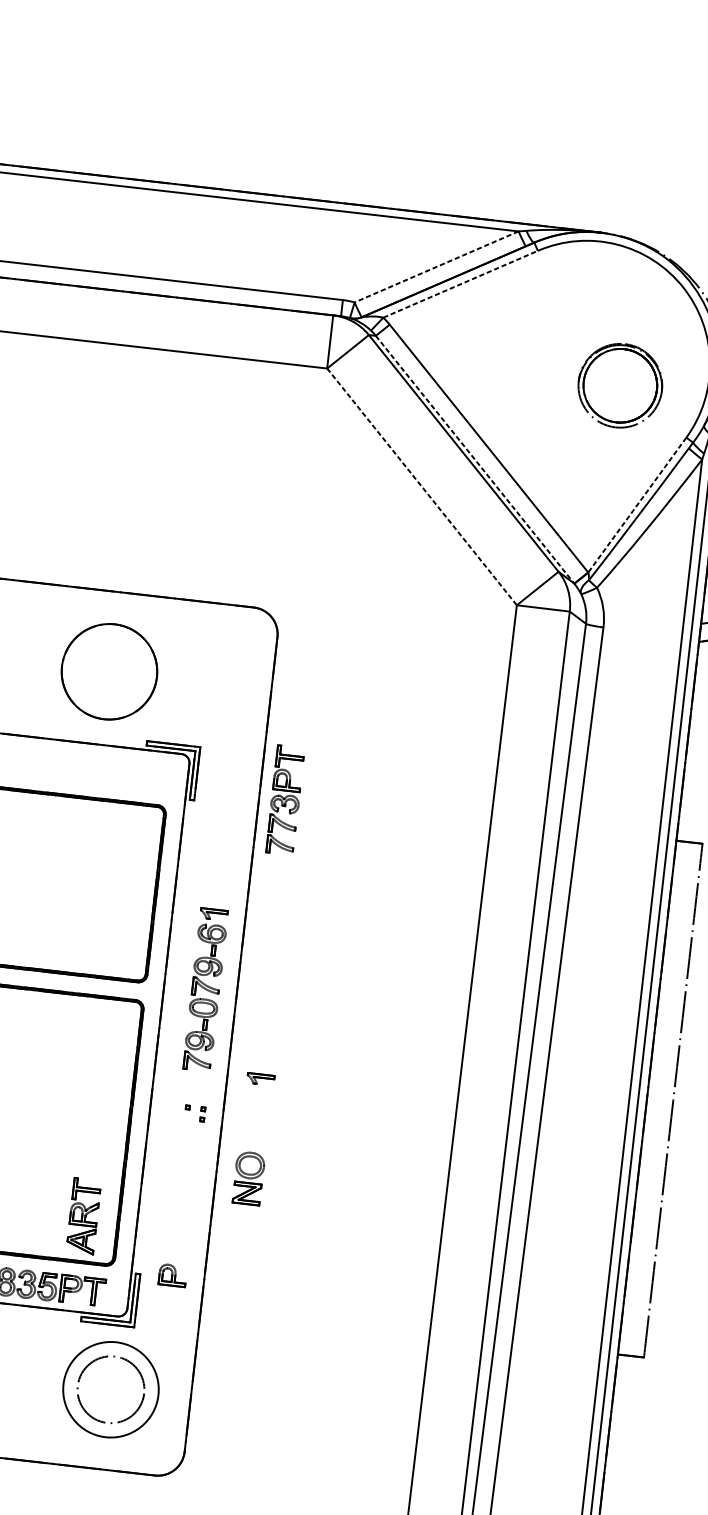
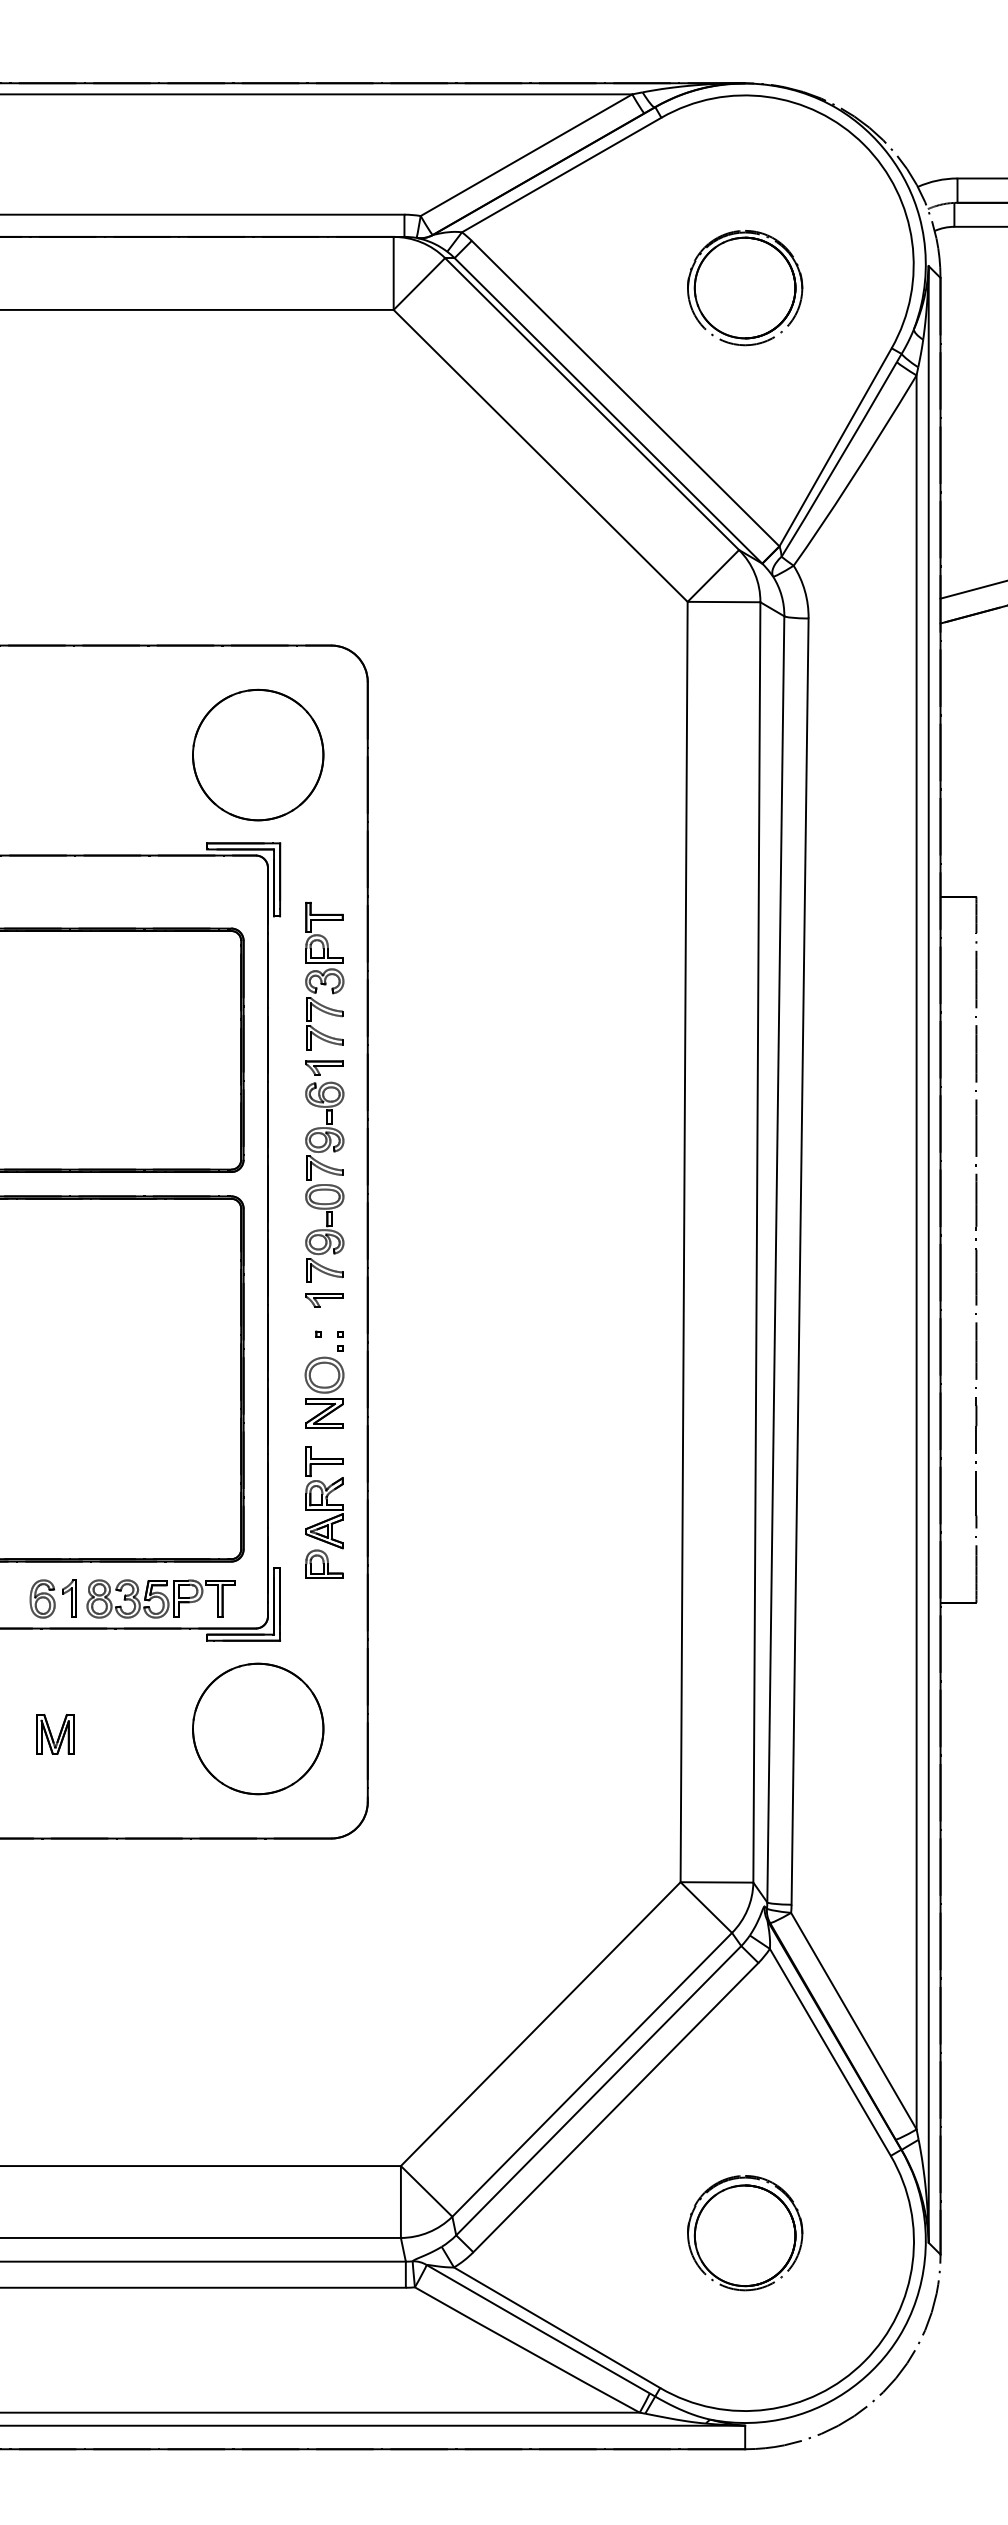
line: (436, 267) -> (526, 155), dashed -> solid
line: (460, 284) -> (561, 175), dashed -> solid
part: (620, 386) -> (745, 288), moved
line: (475, 459) -> (608, 410), dashed -> solid
line: (422, 487) -> (541, 456), dashed -> solid
line: (637, 505) -> (835, 447), dashed -> solid
part: (109, 671) -> (258, 754), moved
part: (285, 799) -> (324, 975), moved
part: (260, 1079) -> (324, 1300), moved
part: (248, 1178) -> (324, 1392), moved
part: (83, 1216) -> (324, 1497), moved
circle: (111, 1389) -> (258, 1728), size x1.43

